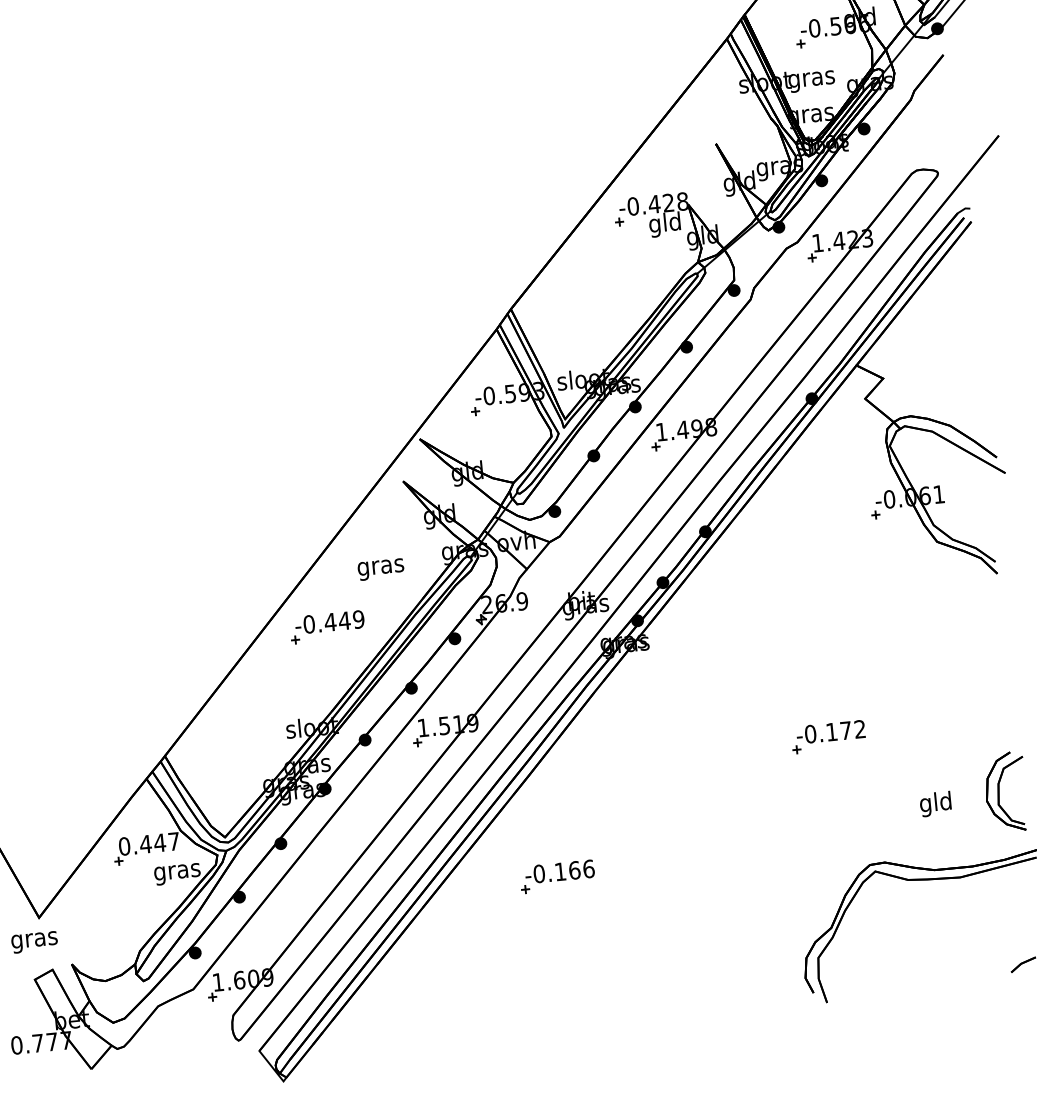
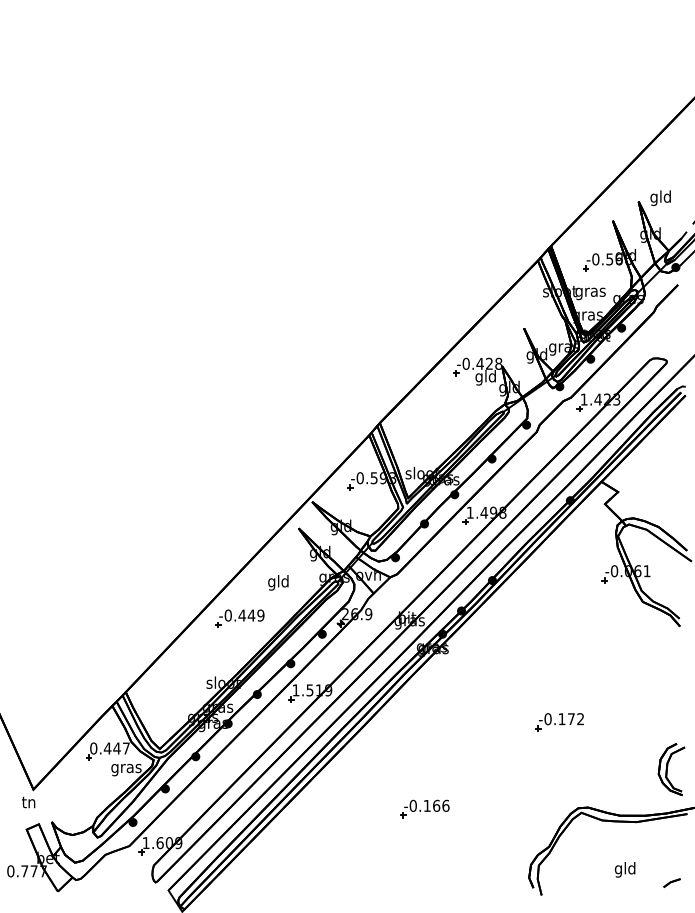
text: (380, 566) -> (278, 582), gras -> gld
text: (934, 803) -> (624, 869), moved
part: (556, 876) -> (424, 808), moved
text: (33, 939) -> (28, 803), gras -> tn

